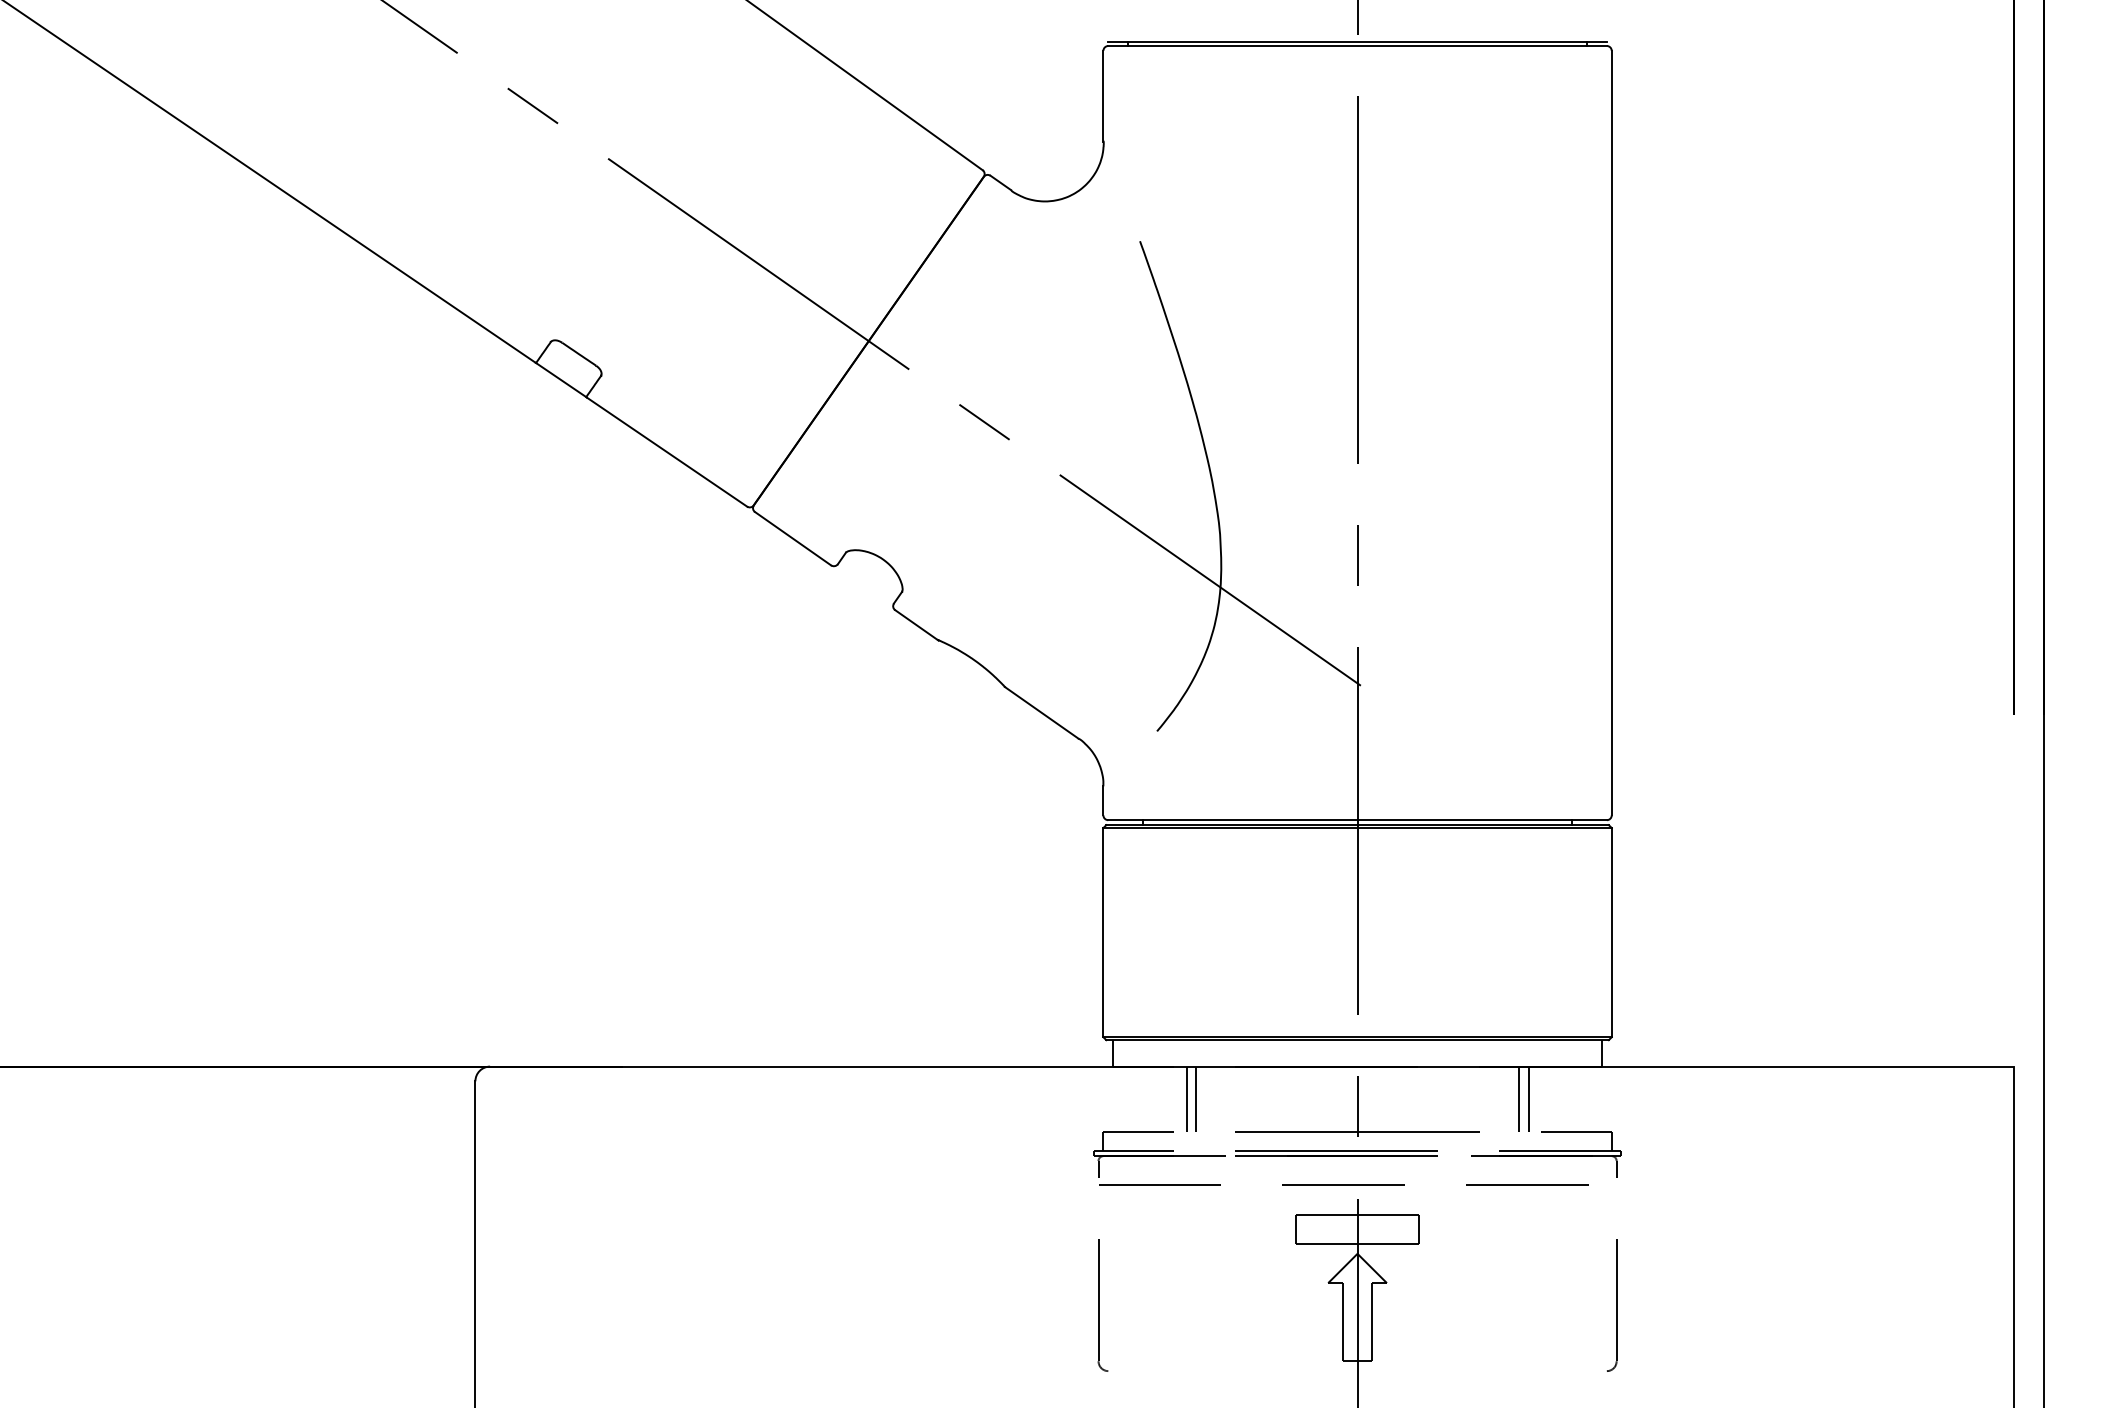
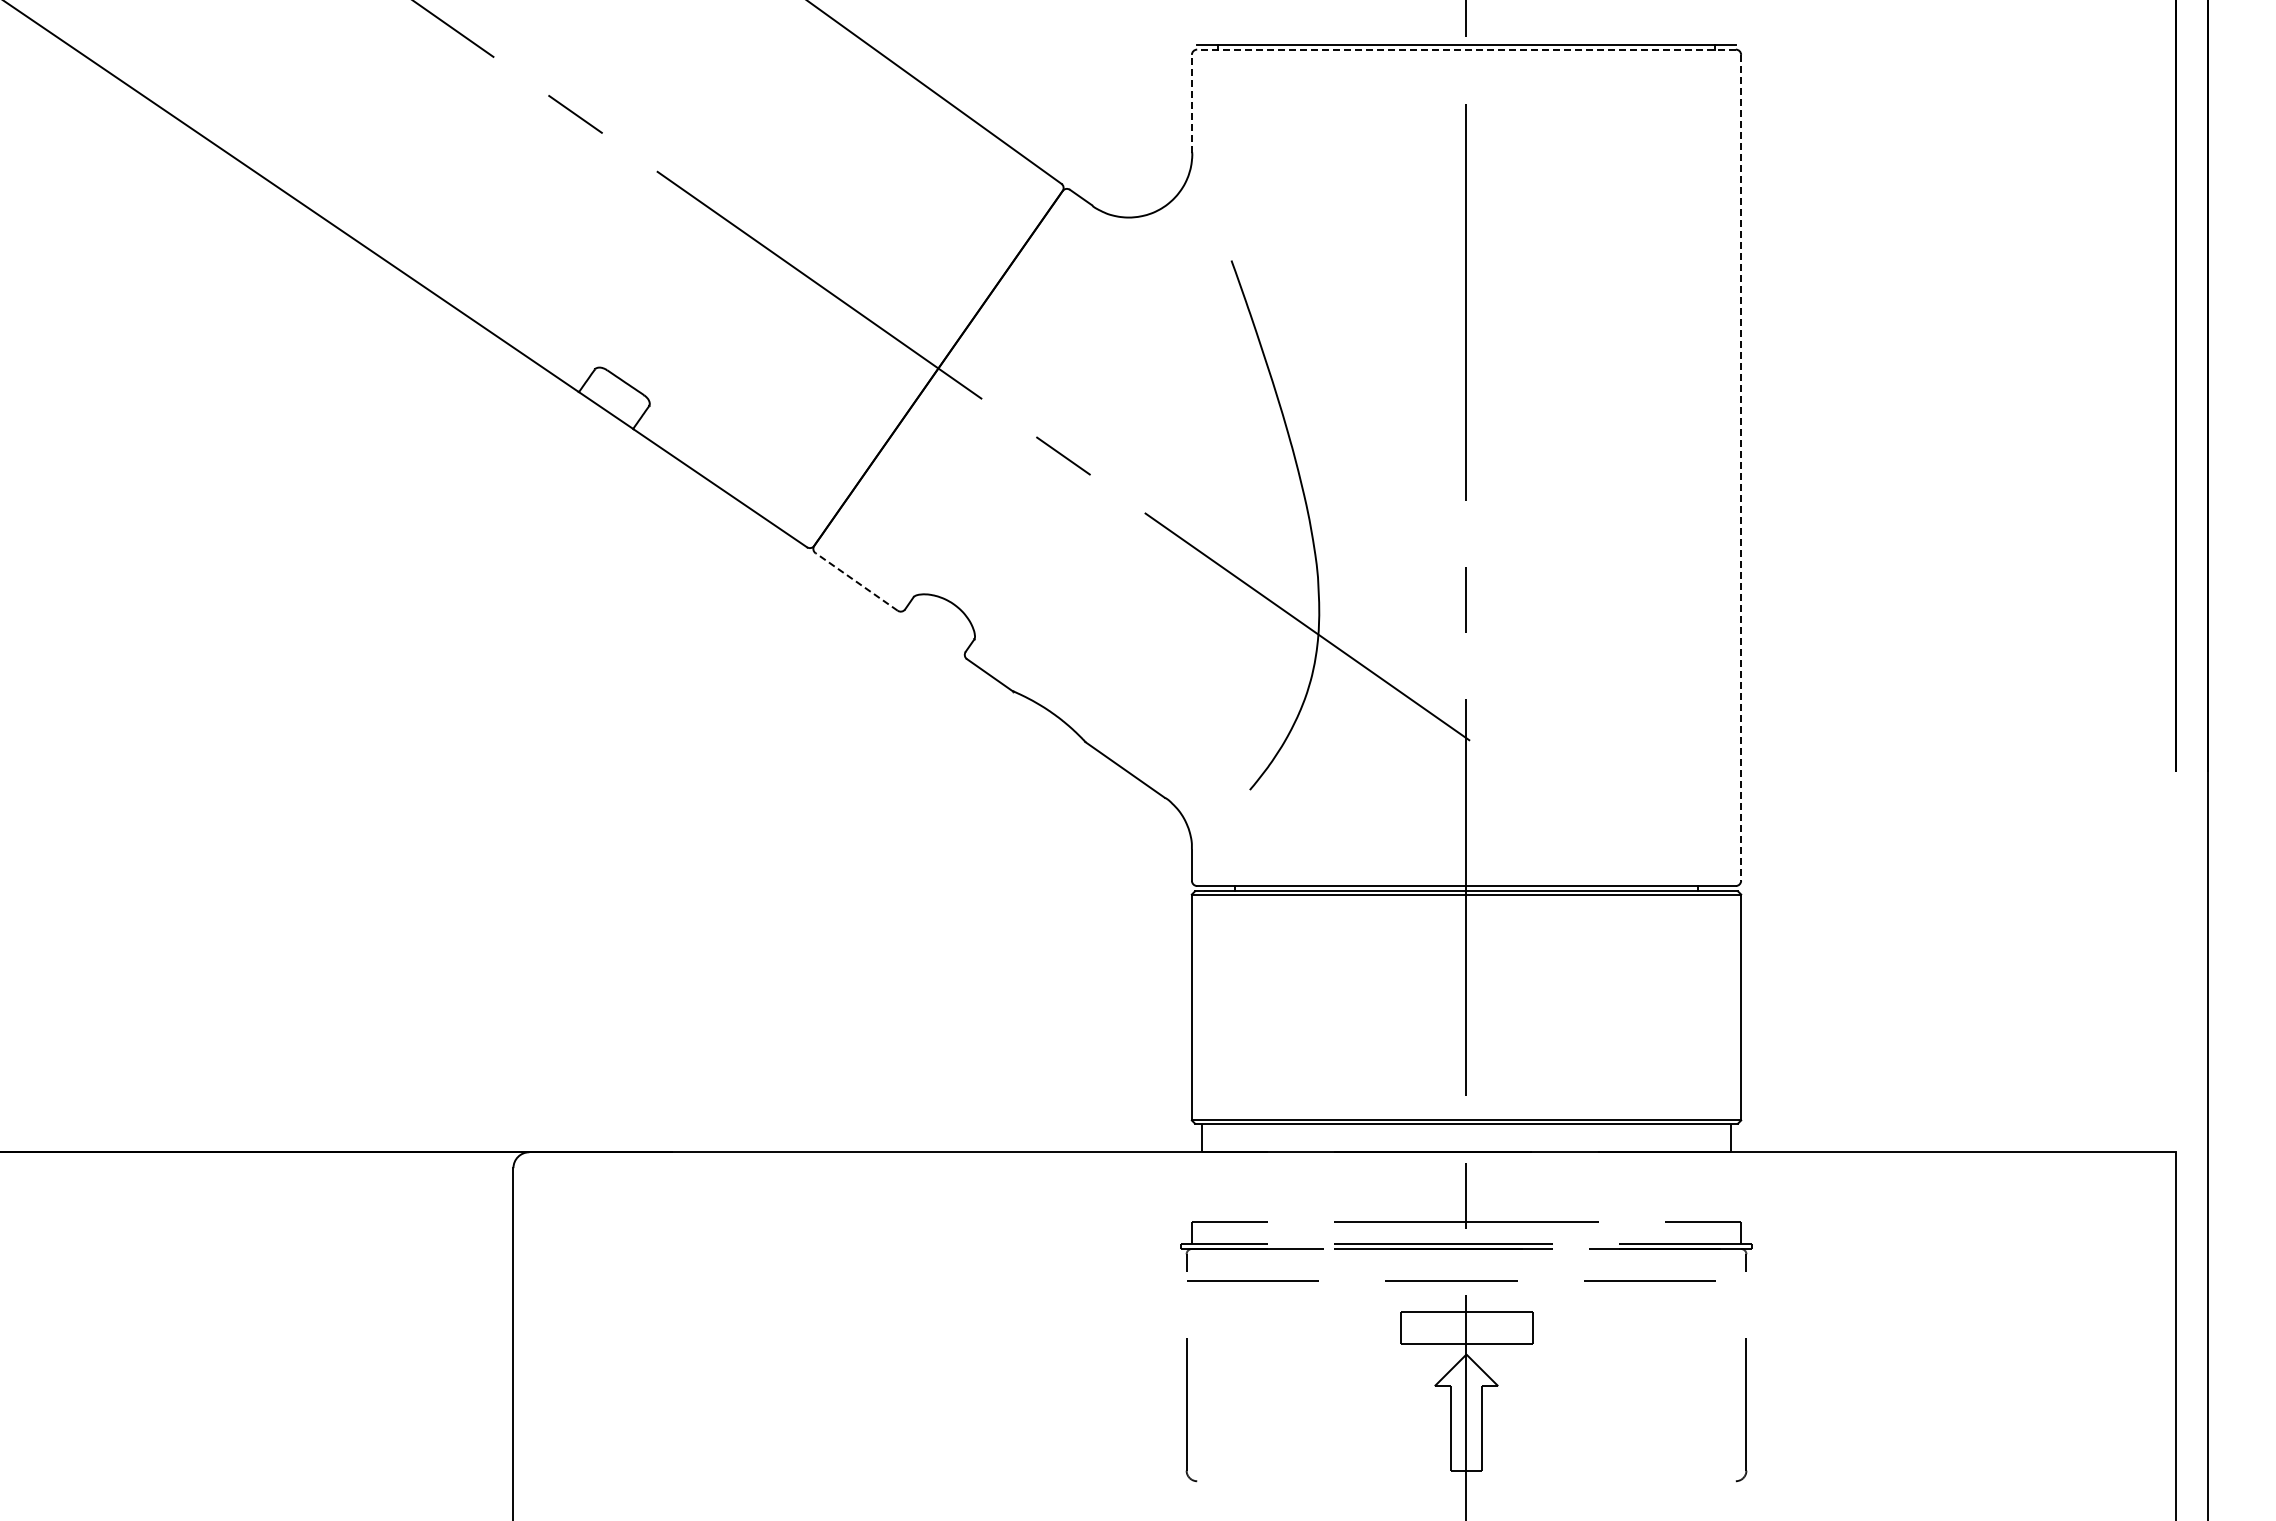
line: (1357, 45) -> (1466, 49), solid -> dashed
line: (1103, 95) -> (1191, 103), solid -> dashed
line: (1612, 432) -> (1741, 467), solid -> dashed
line: (792, 538) -> (856, 581), solid -> dashed
line: (1186, 1099) -> (1281, 1187), removed
line: (1196, 1099) -> (1292, 1187), removed
line: (1518, 1099) -> (1640, 1187), removed
line: (1528, 1099) -> (1651, 1187), removed

